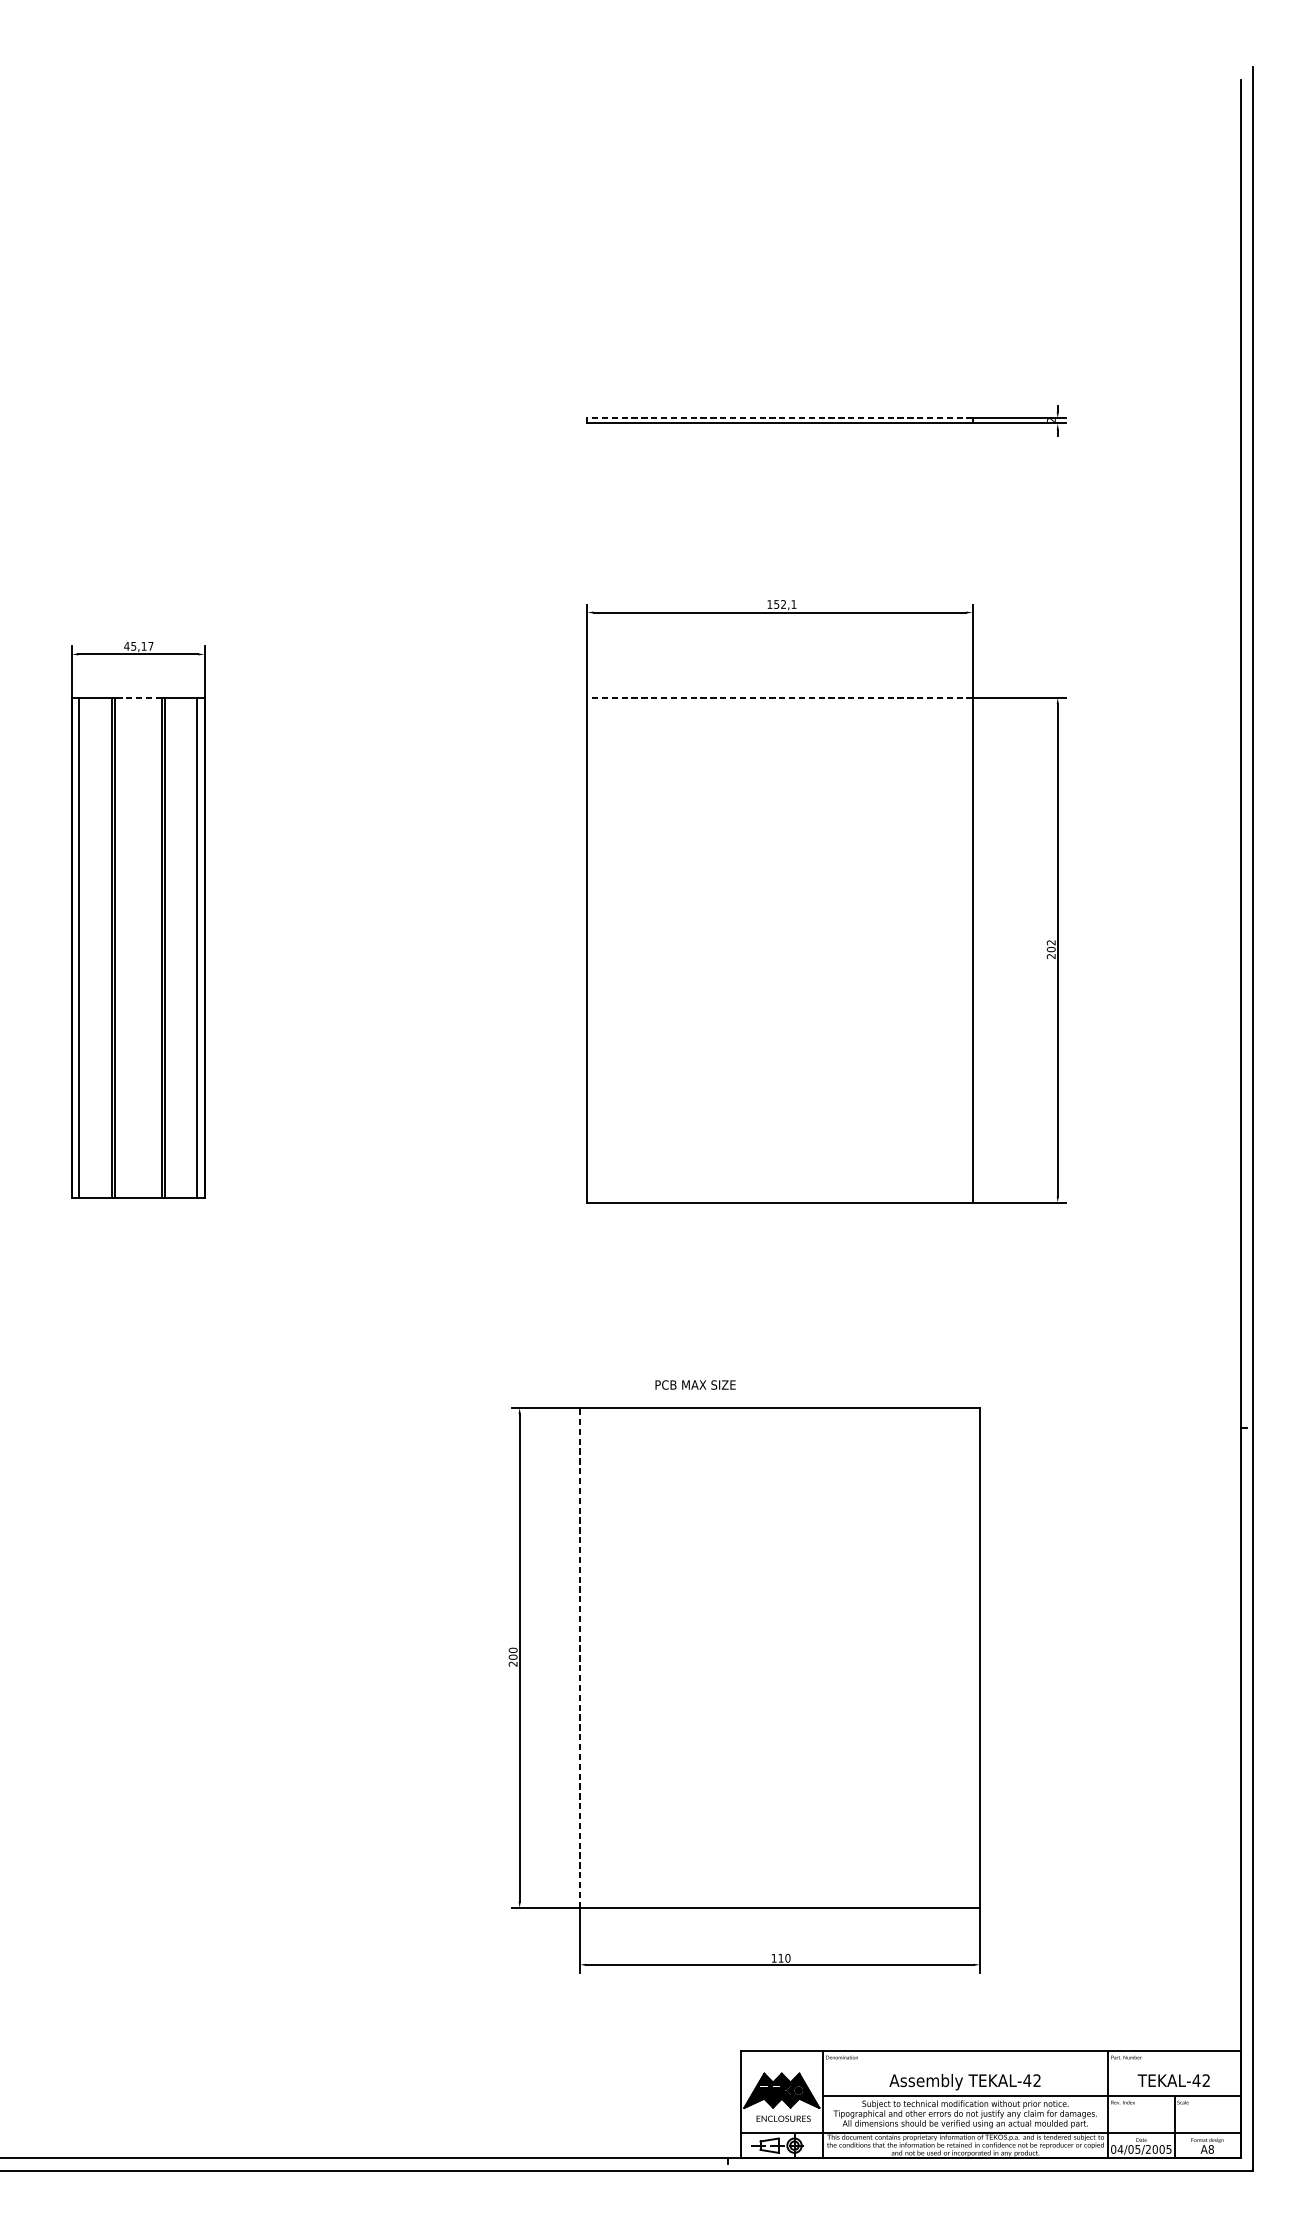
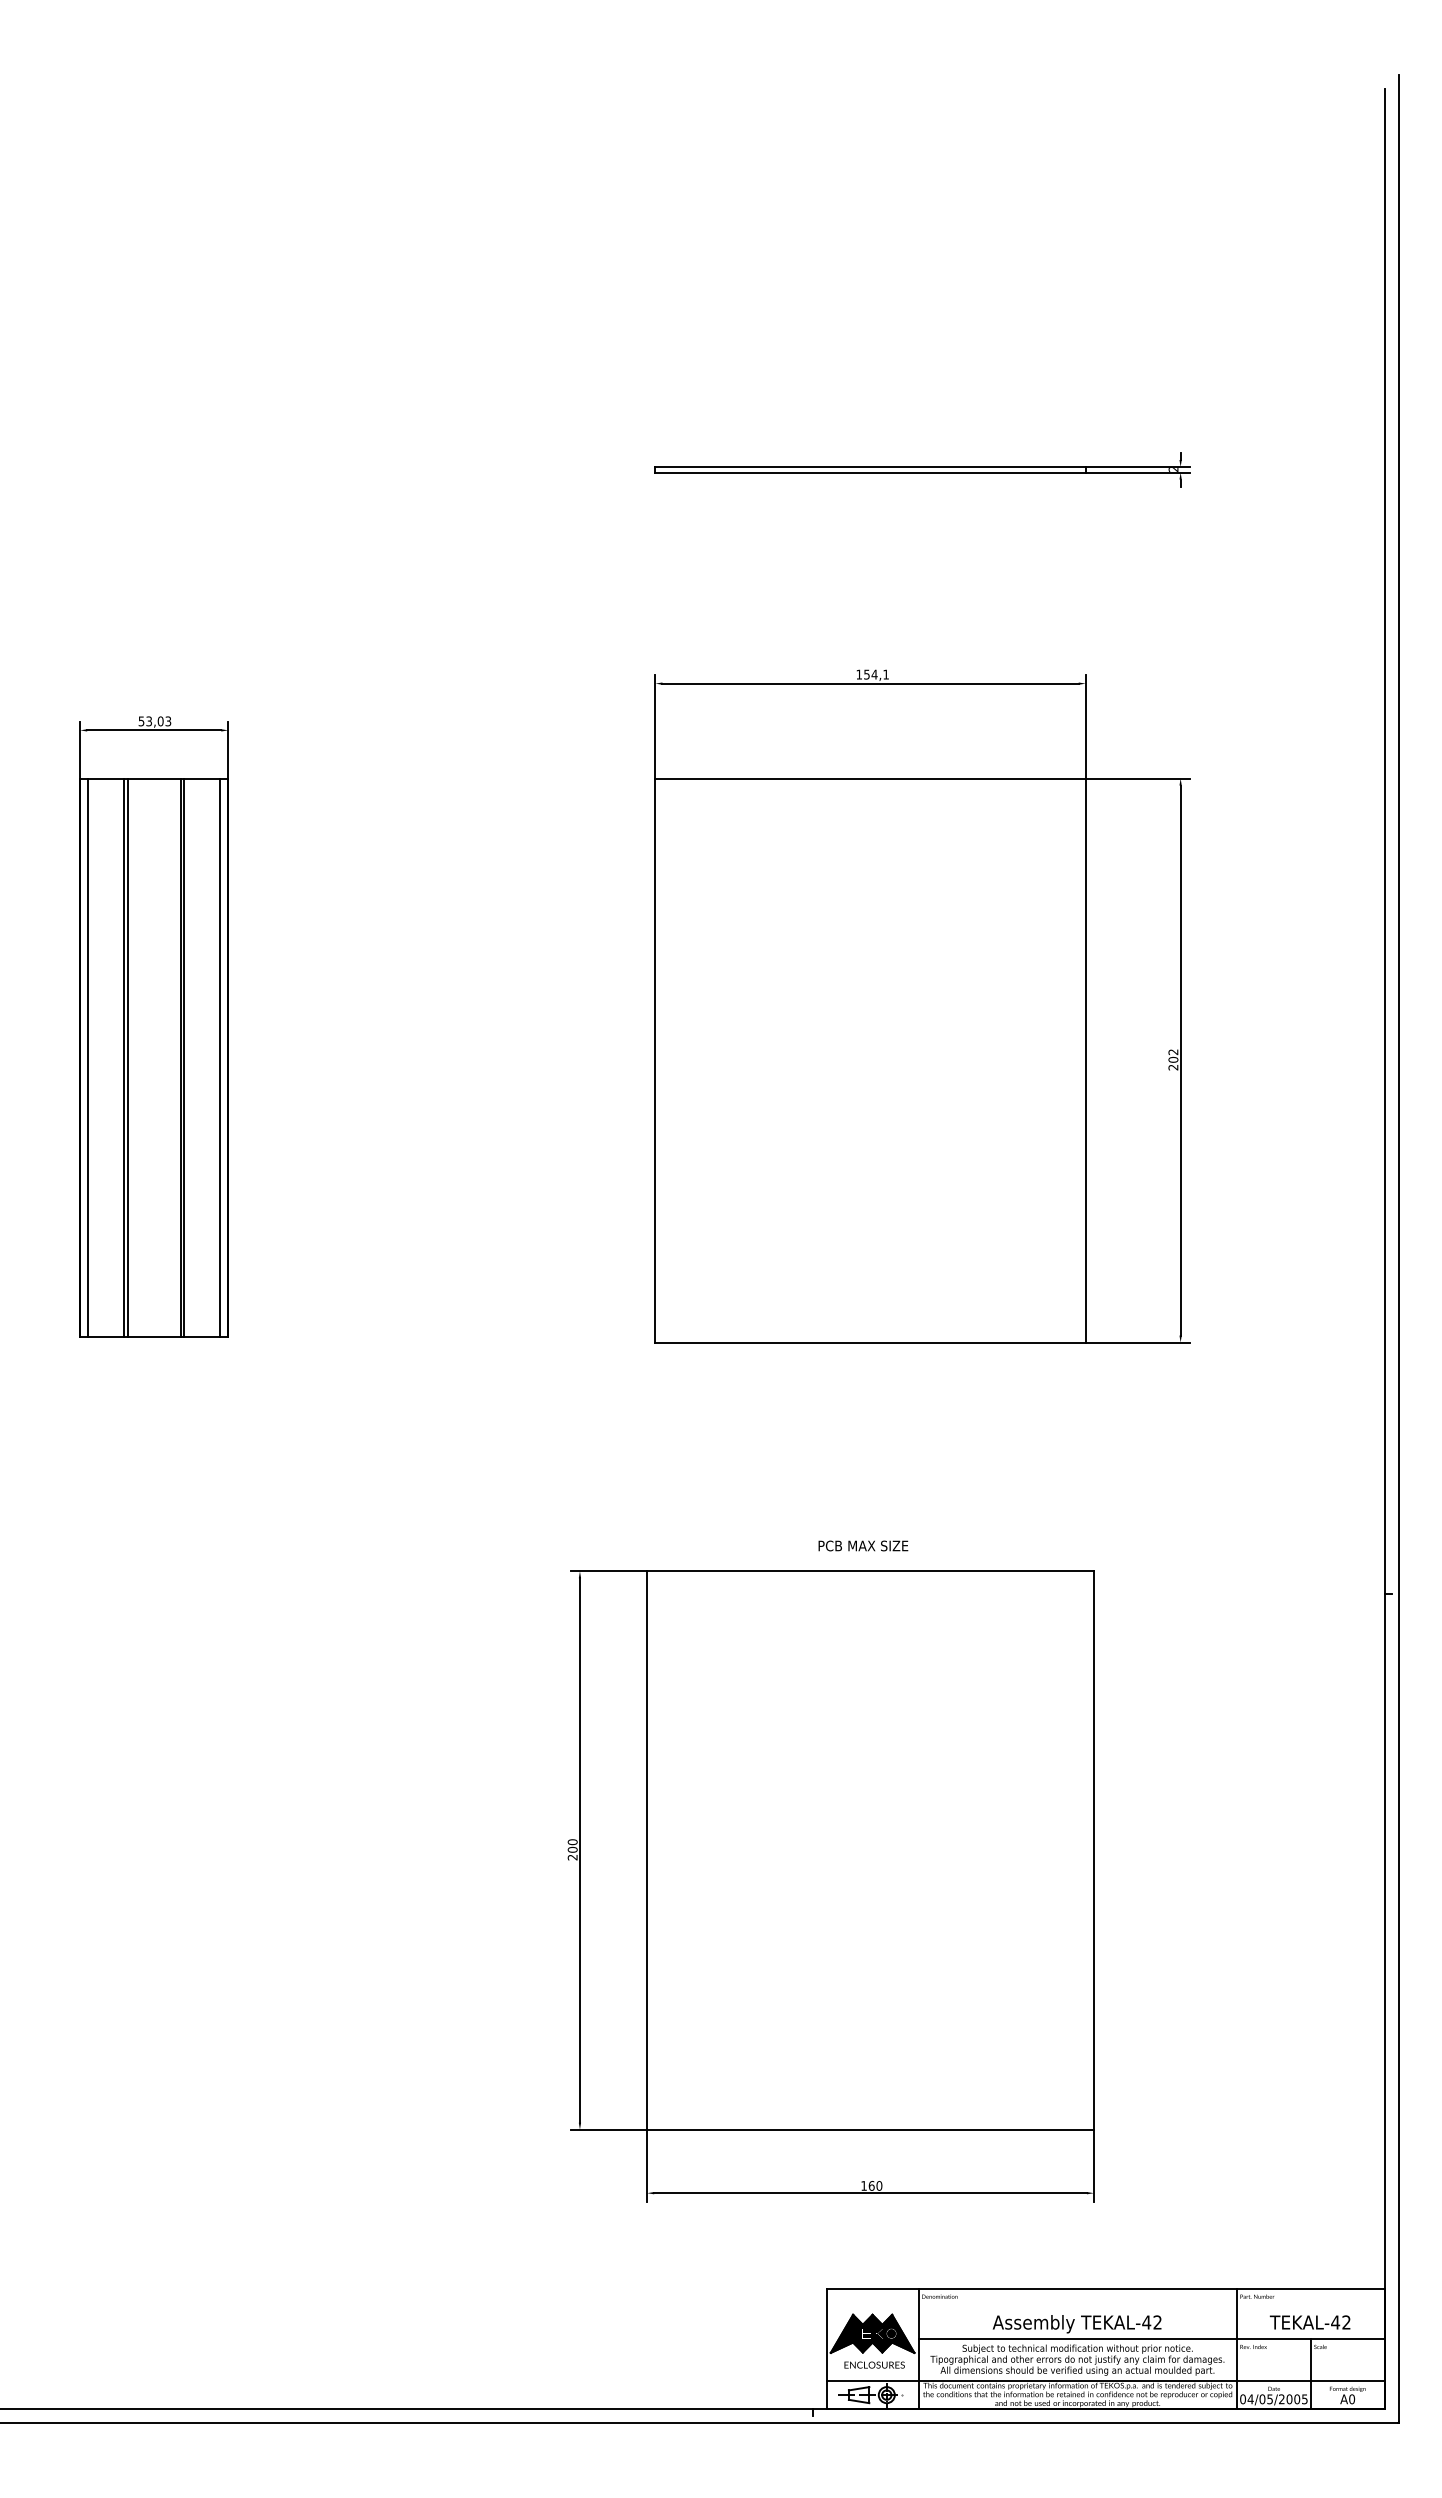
line: (779, 418) -> (870, 466), dashed -> solid
text: (783, 604) -> (874, 674), 152,1 -> 154,1
text: (138, 646) -> (154, 721), 45,17 -> 53,03
line: (138, 697) -> (154, 778), dashed -> solid
line: (779, 697) -> (870, 778), dashed -> solid
text: (695, 1384) -> (863, 1545), moved
line: (580, 1657) -> (647, 1850), dashed -> solid
text: (780, 1957) -> (871, 2185), 110 -> 160
text: (1211, 2149) -> (1352, 2399), A8 -> A0

